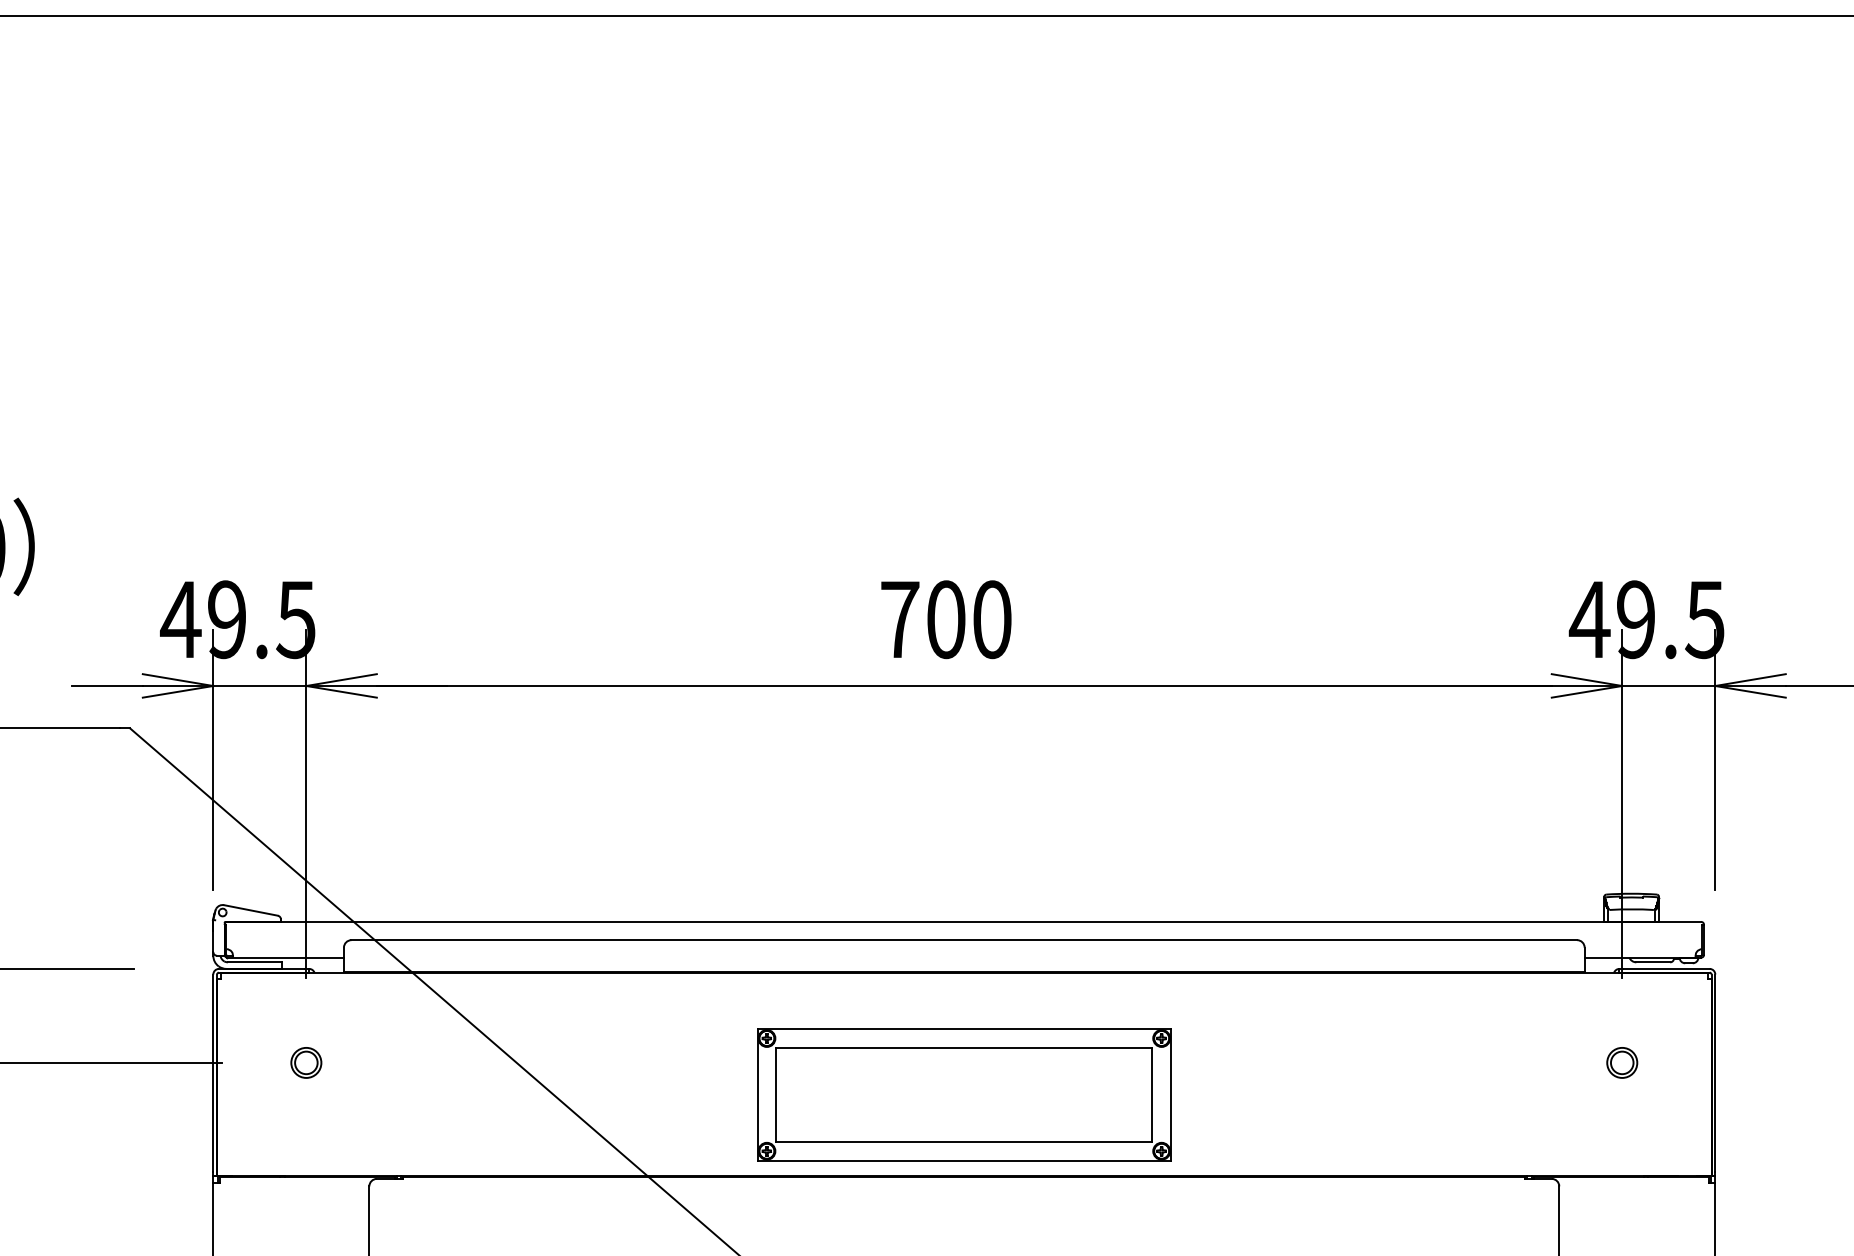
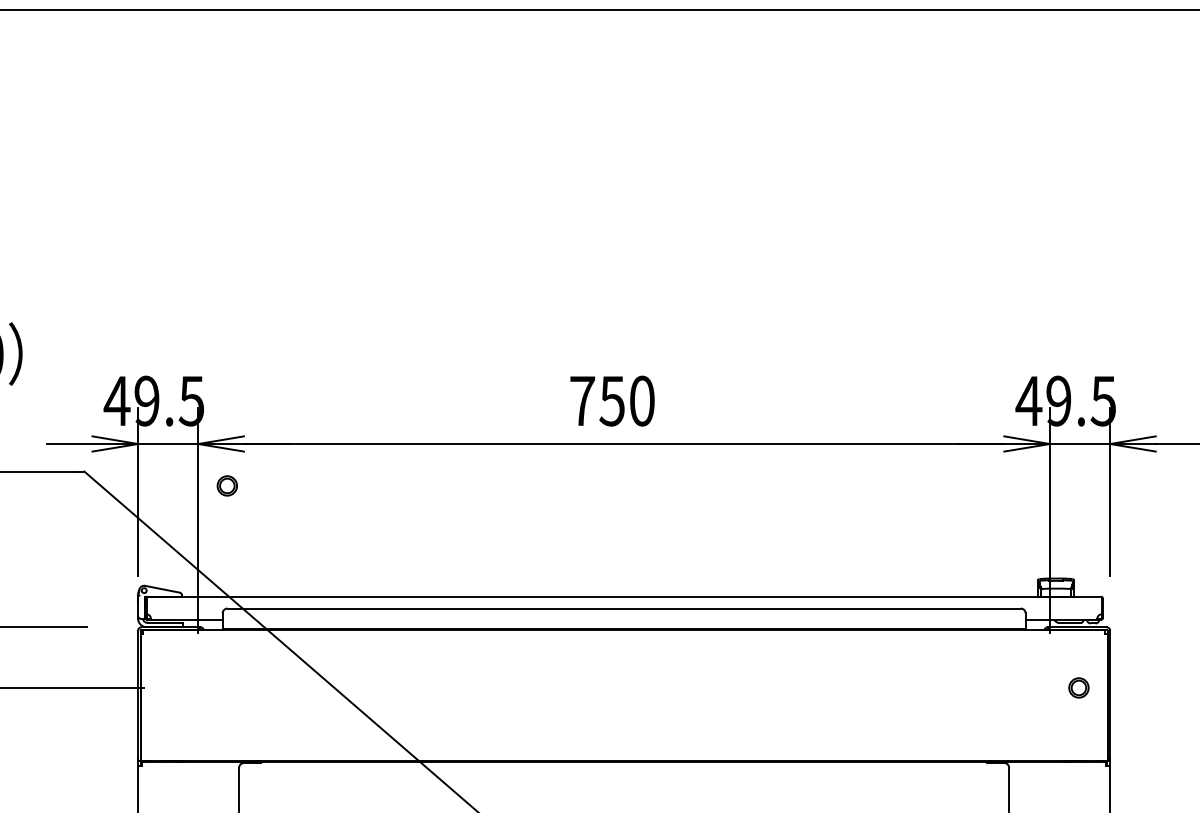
text: (944, 618) -> (611, 400), 700 -> 750
part: (305, 1062) -> (226, 485), moved
part: (1621, 1062) -> (1078, 687), moved
part: (963, 1094) -> (623, 708), removed

